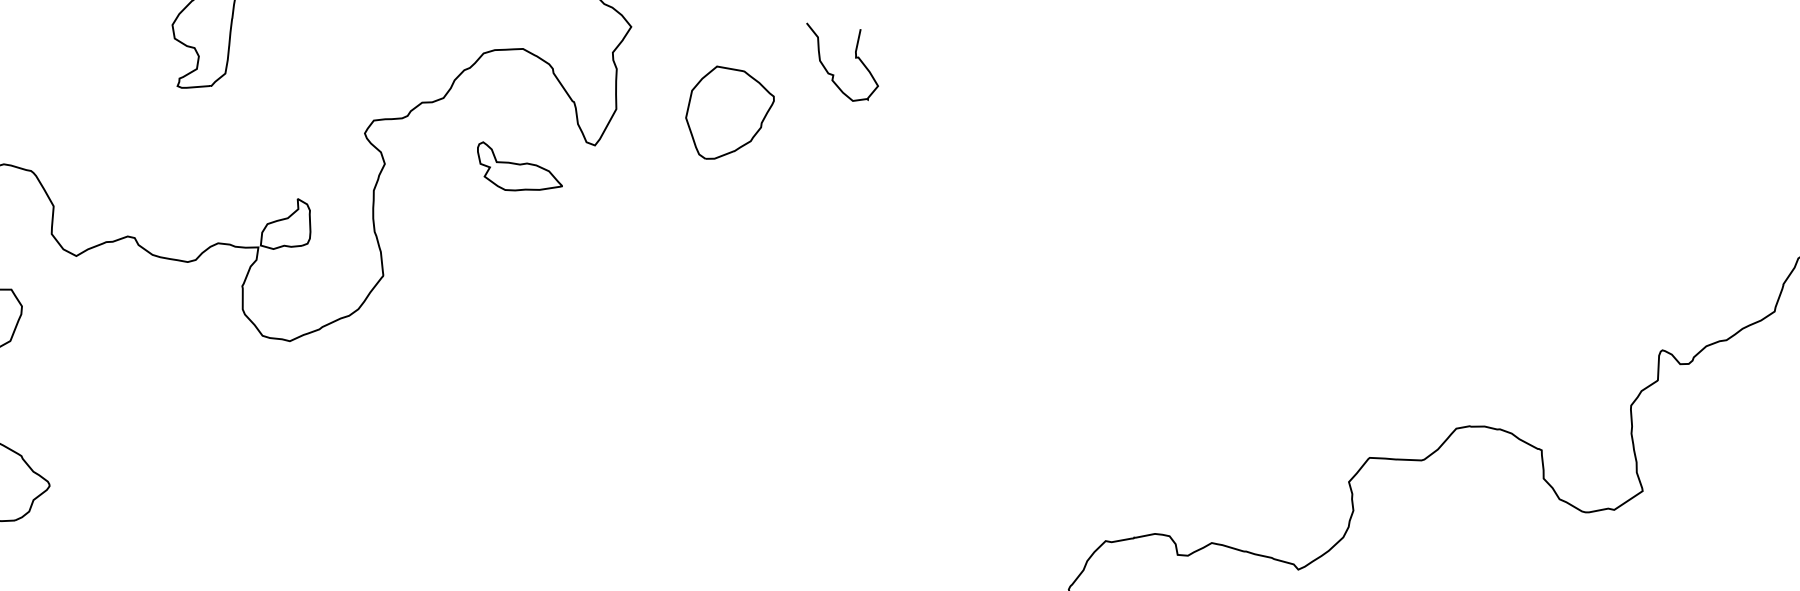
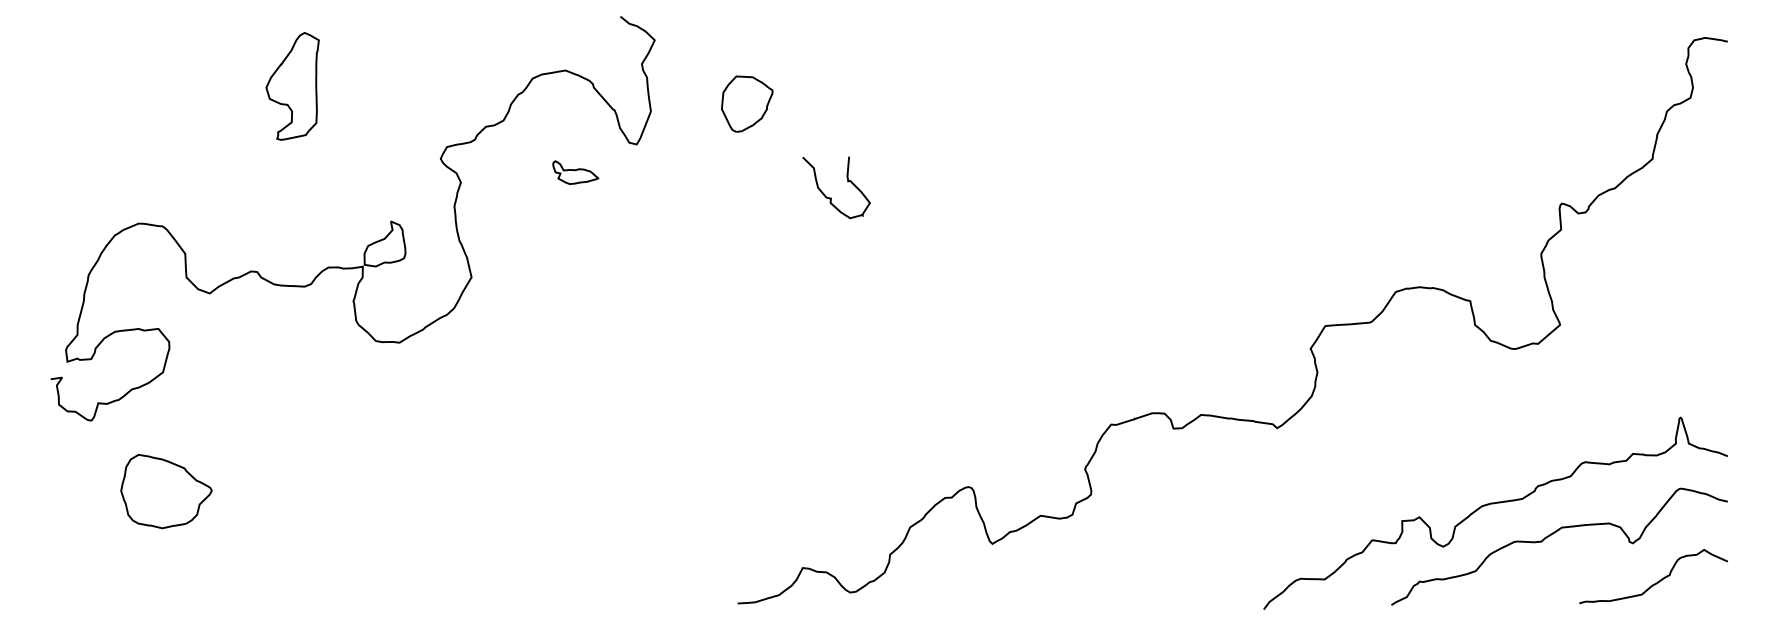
curve: (834, 74) -> (831, 197), moved
part: (729, 114) -> (747, 103), size x0.7
part: (519, 169) -> (575, 172), size x0.6

